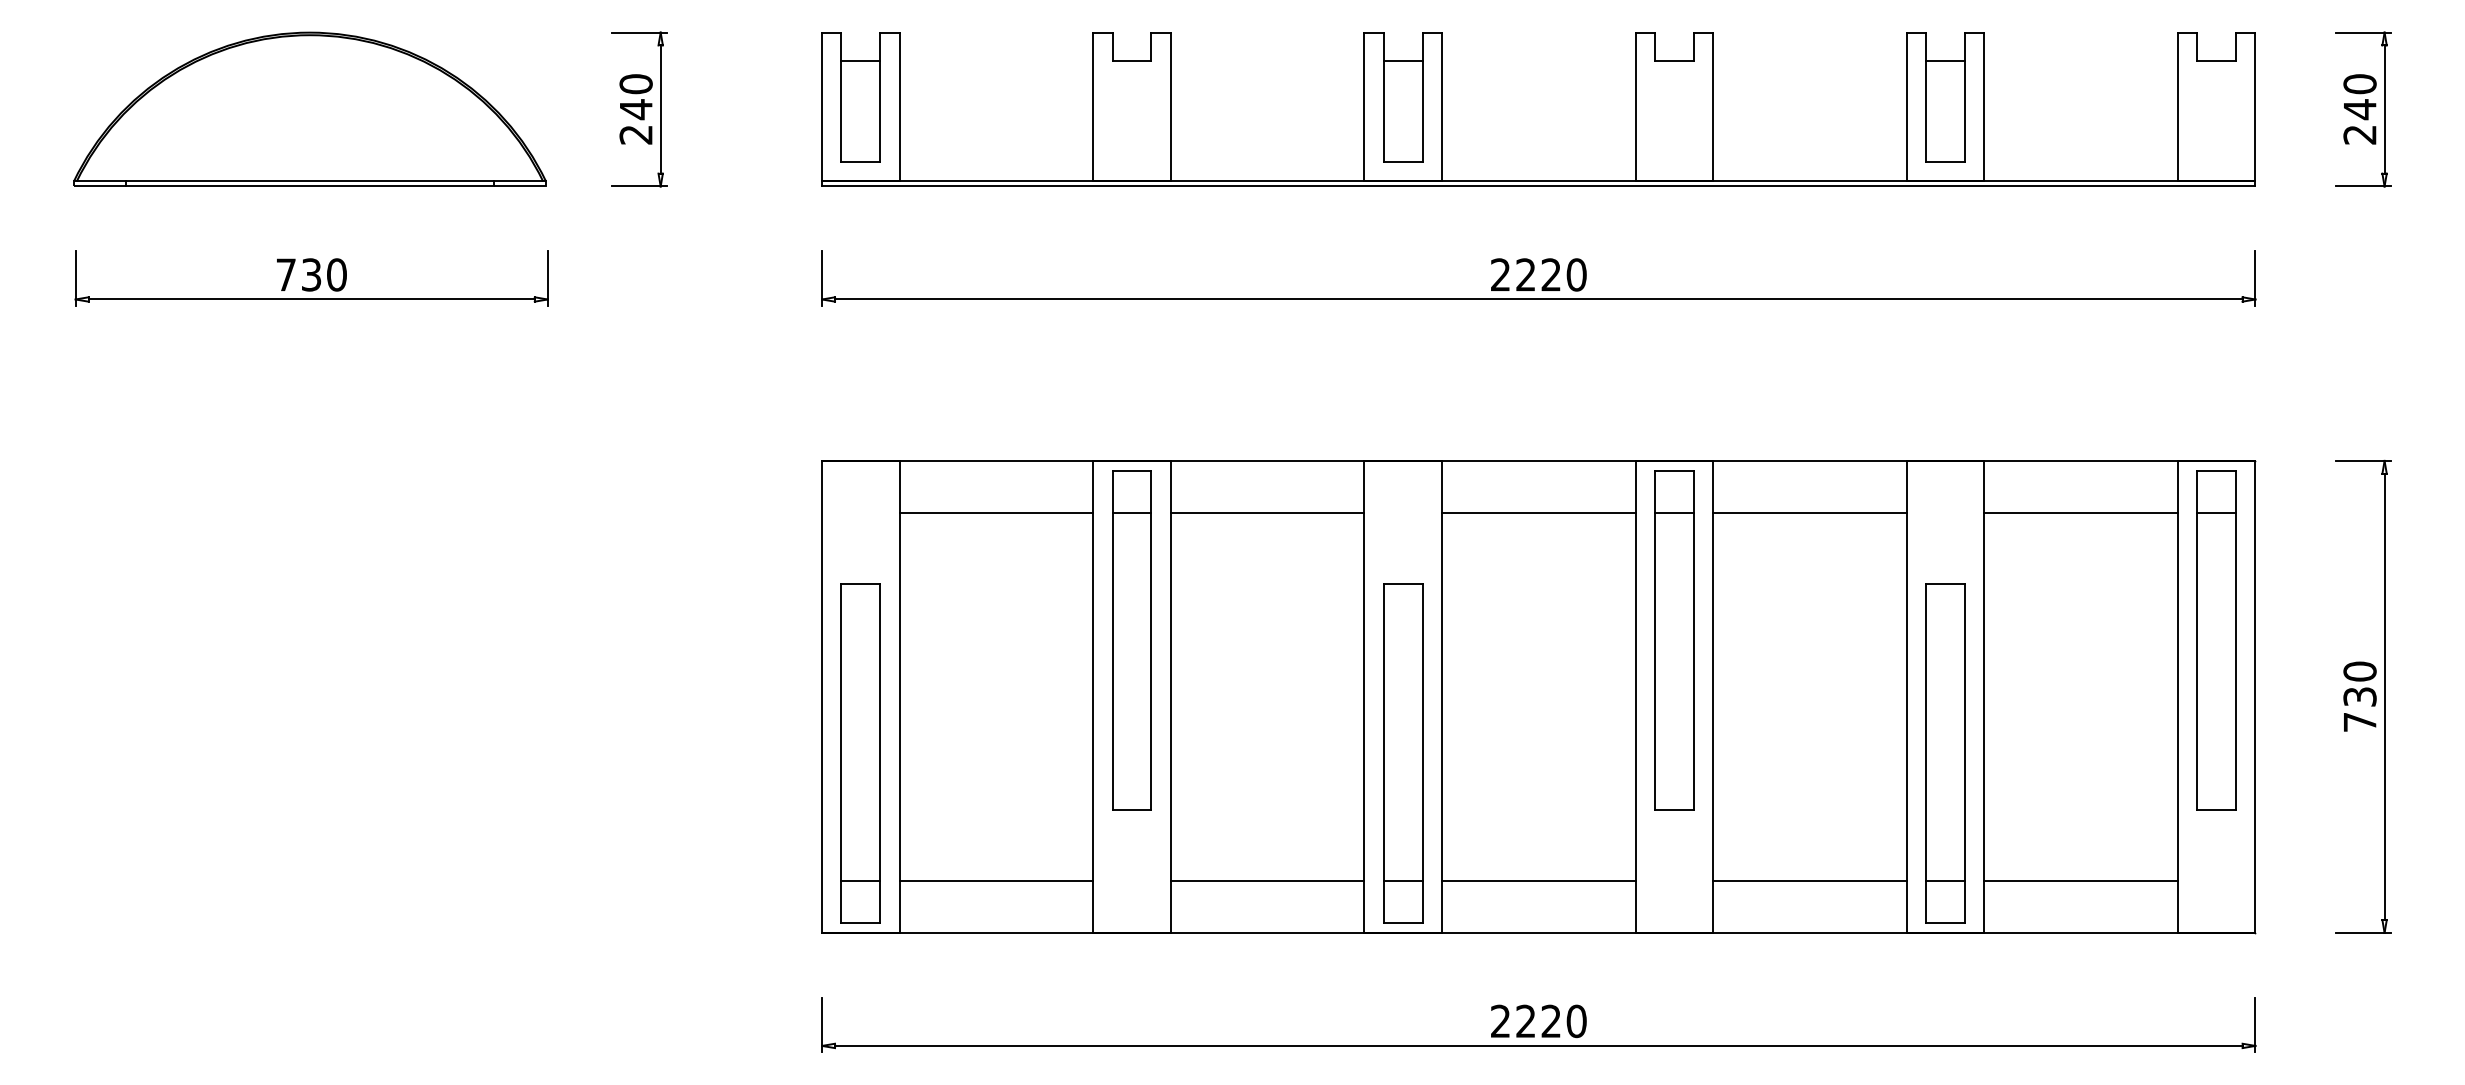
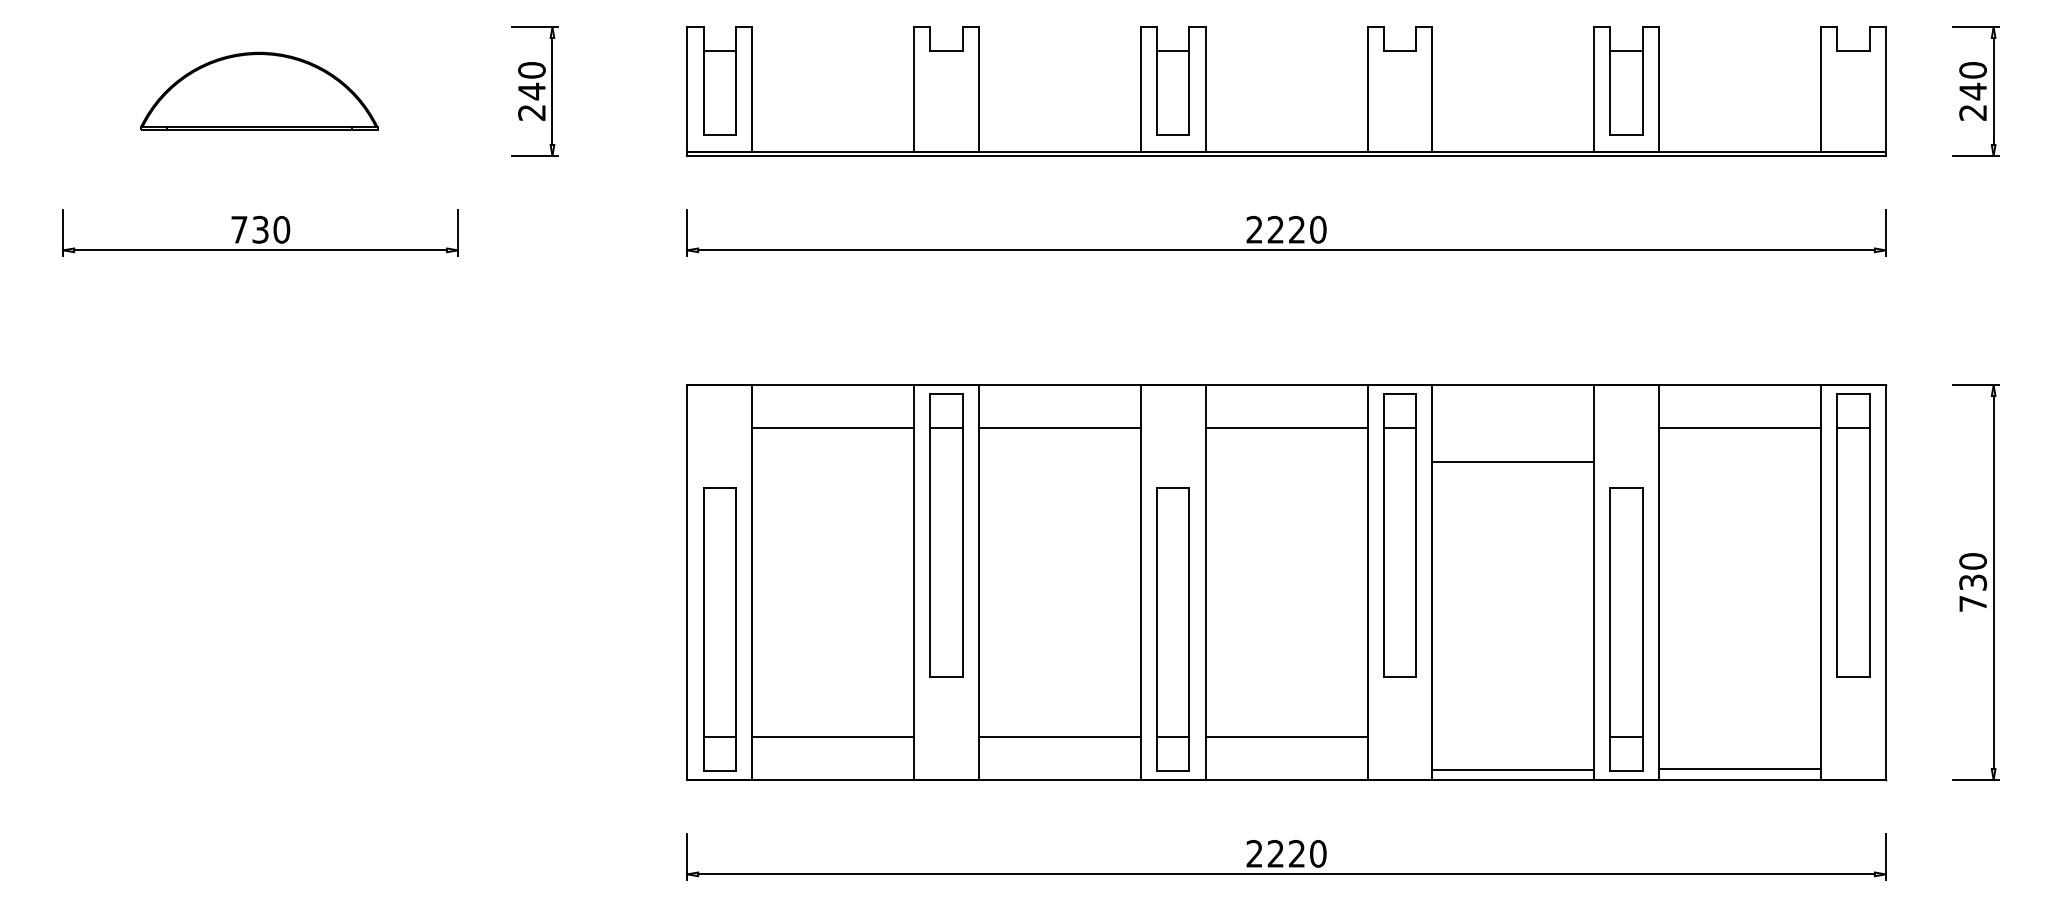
part: (309, 108) -> (258, 90), size x0.6
line: (1809, 512) -> (1512, 461), moved
line: (1809, 881) -> (1512, 770), moved
line: (2080, 881) -> (1739, 769), moved

